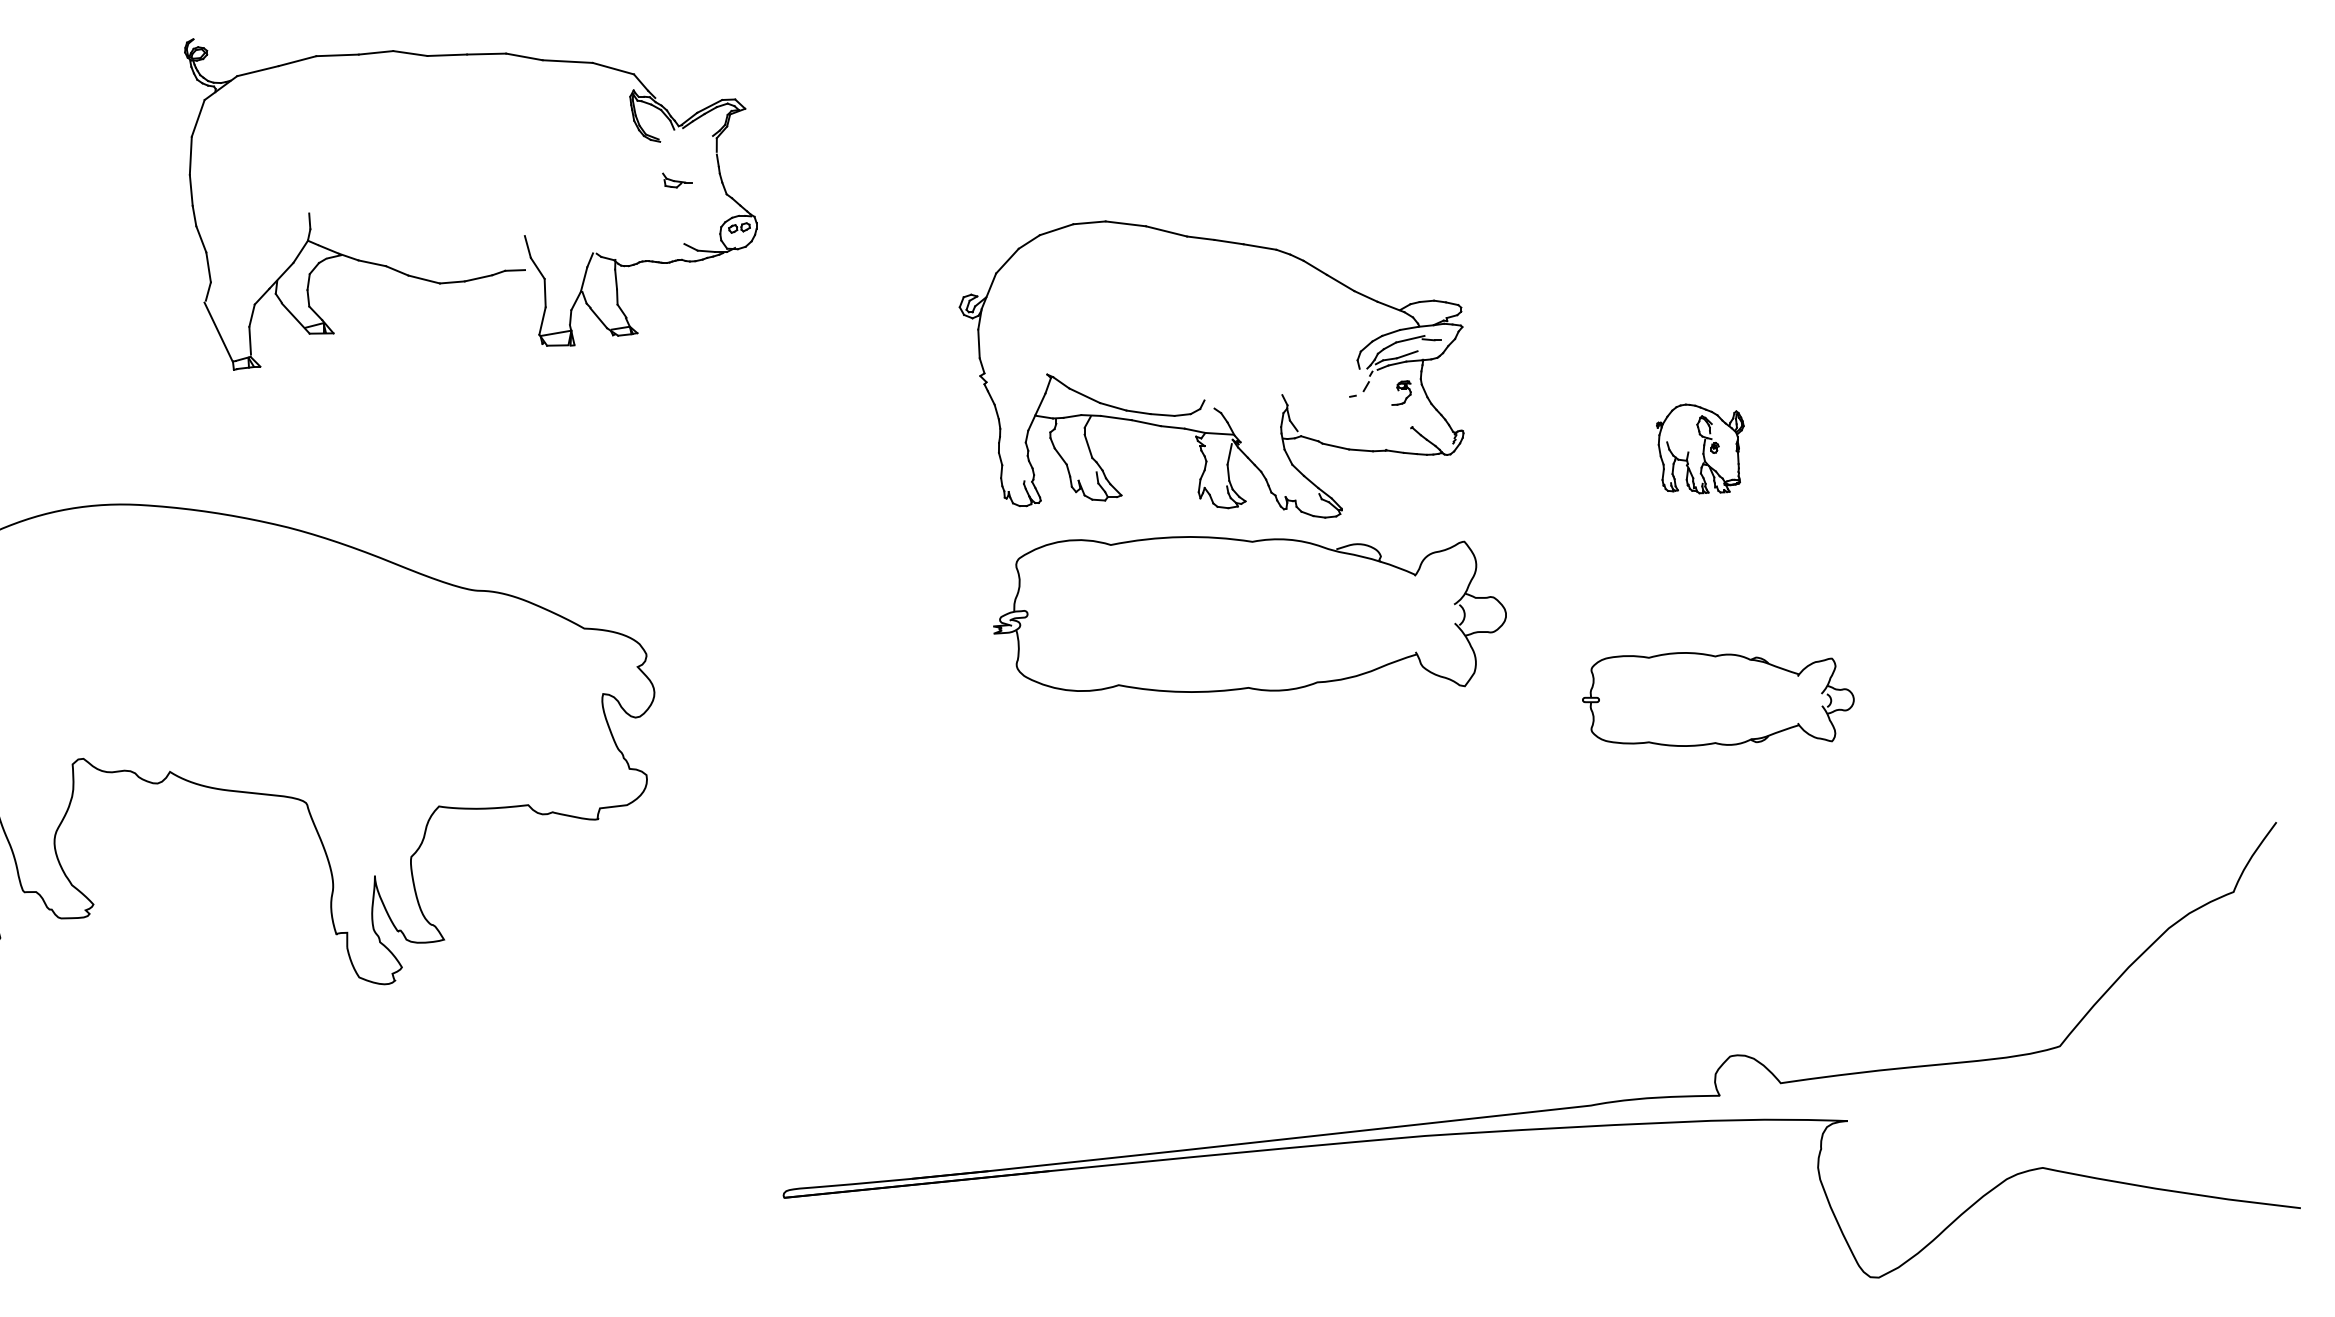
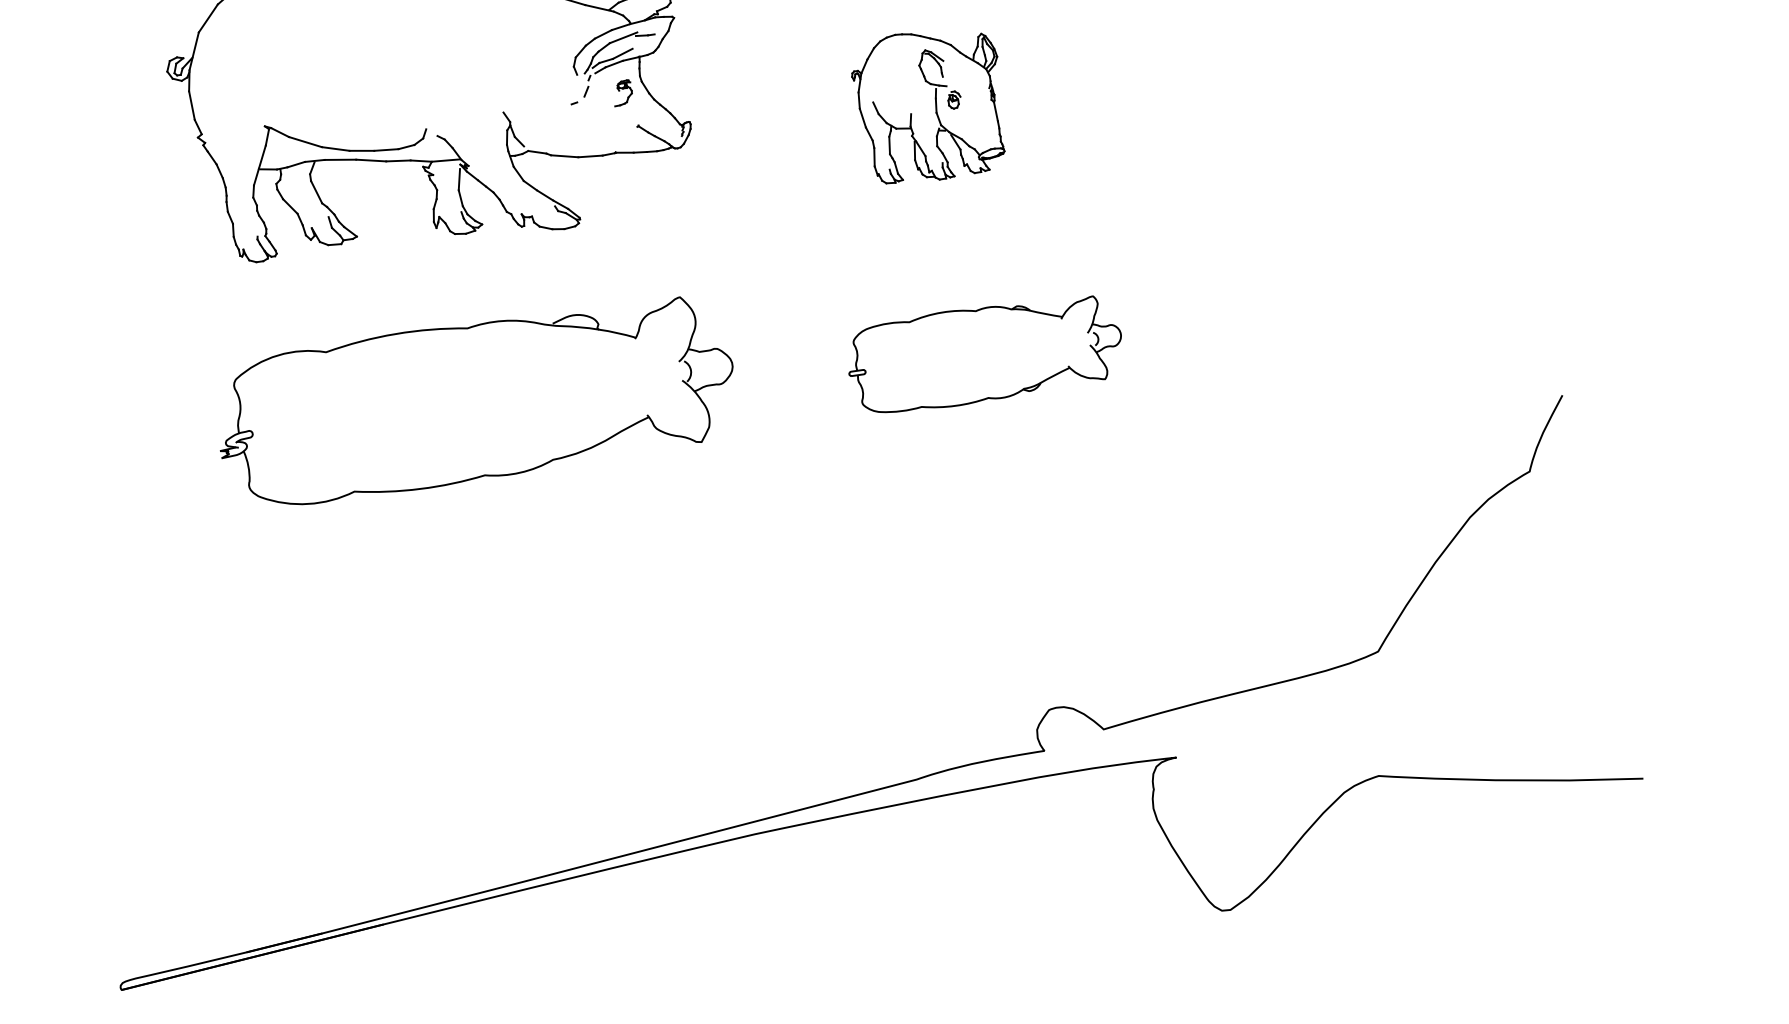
part: (1700, 448) -> (930, 104), size x1.67
part: (1249, 614) -> (475, 401), moved

